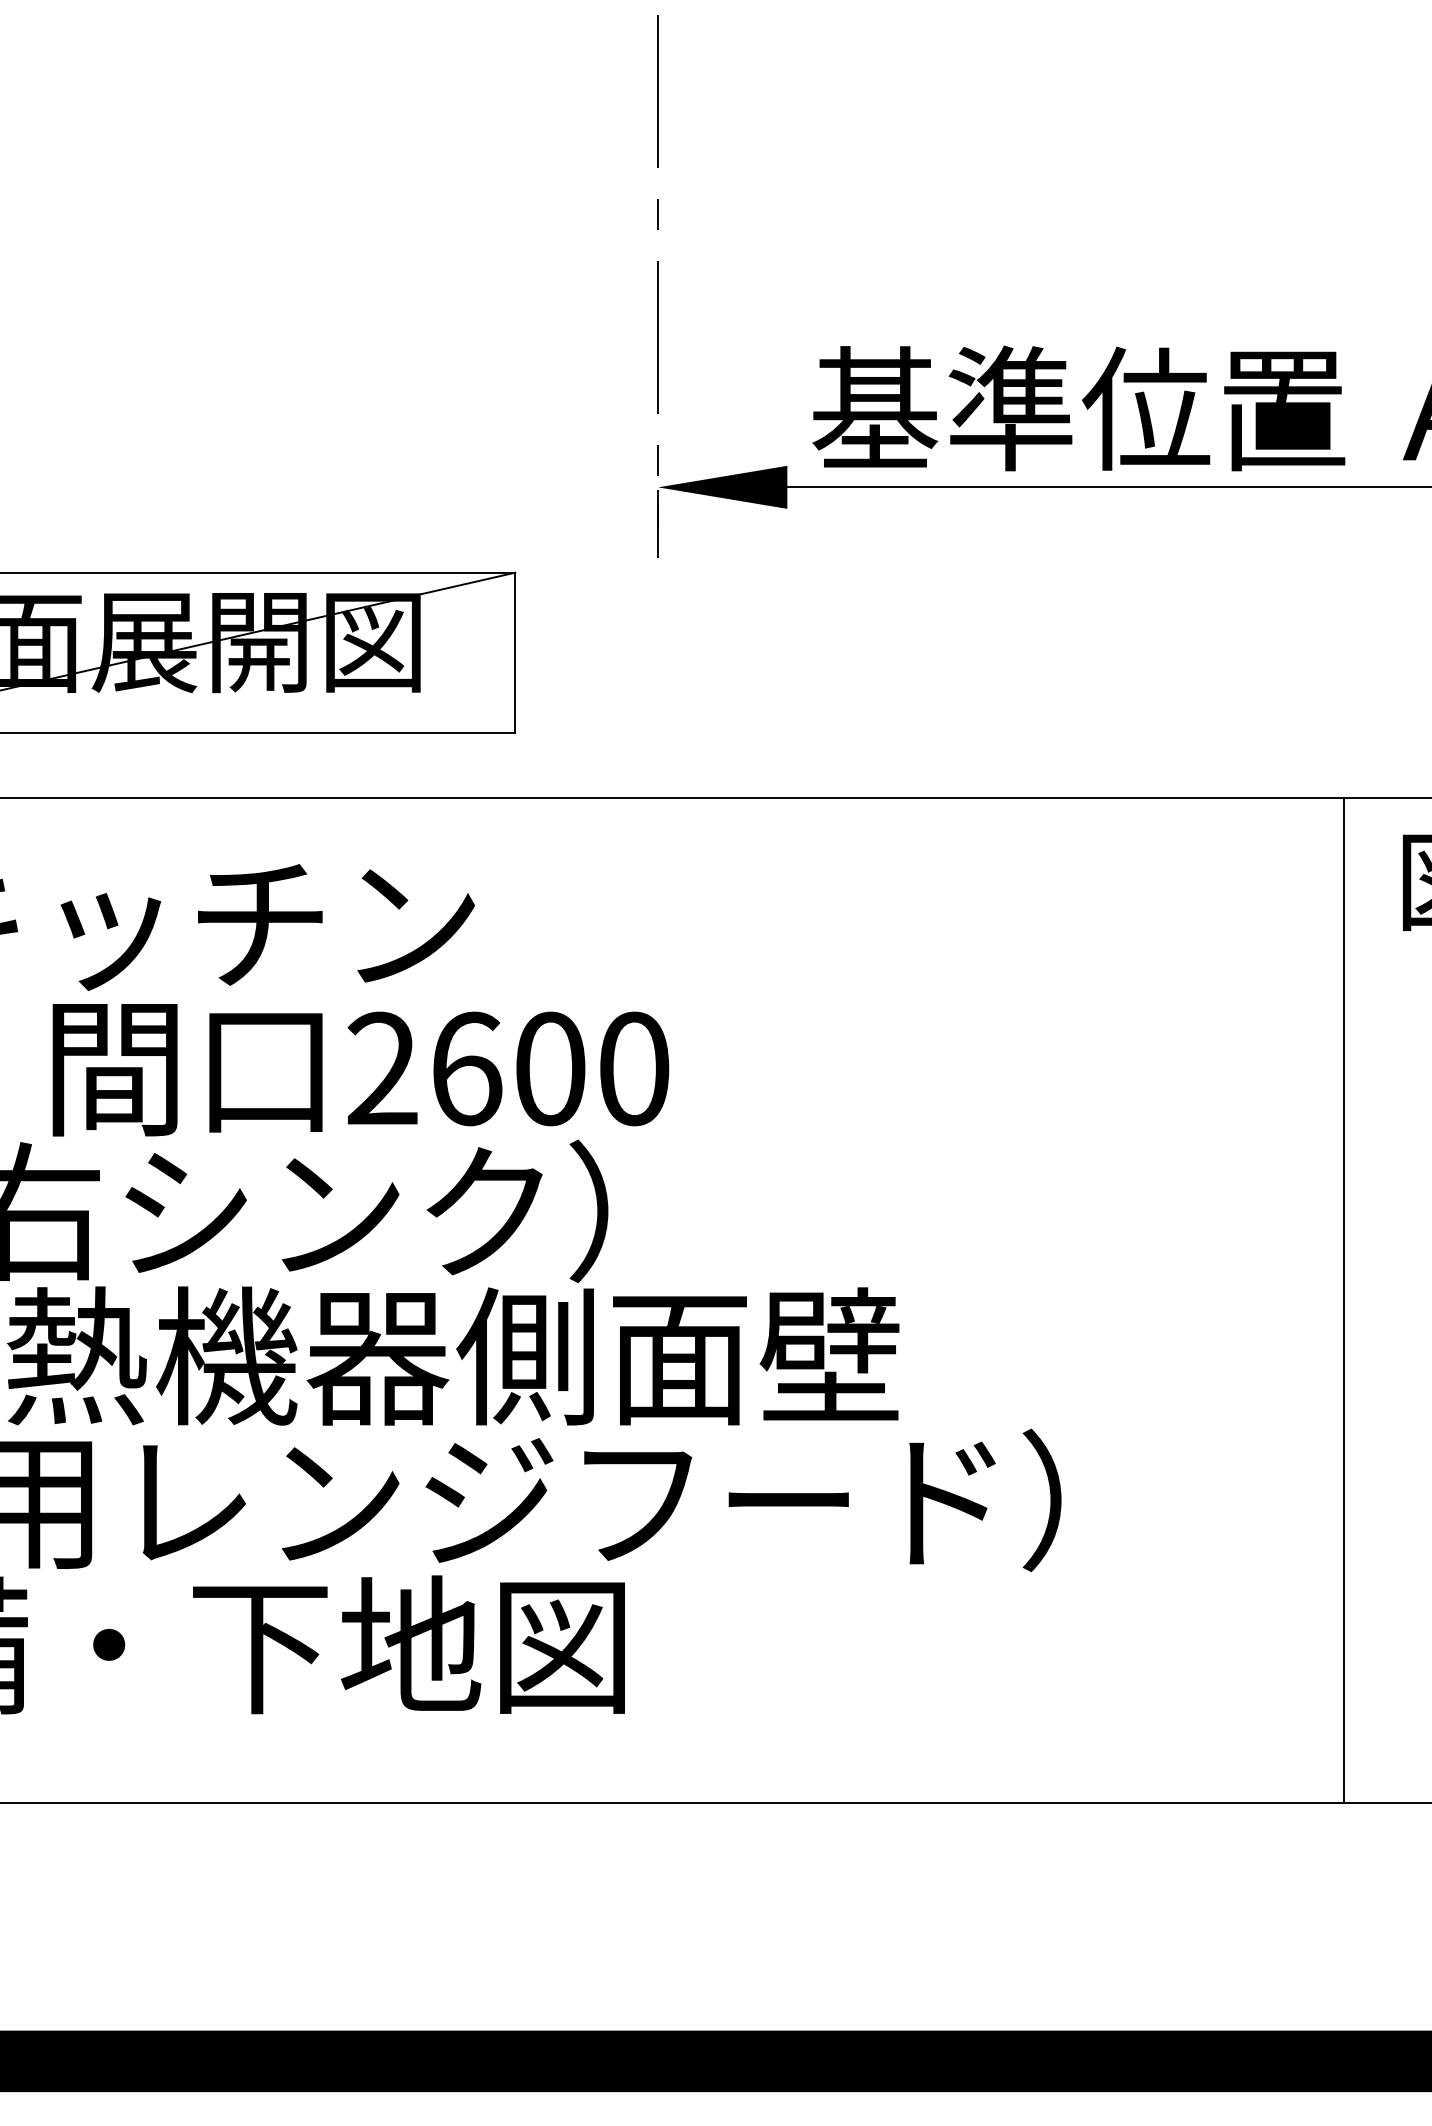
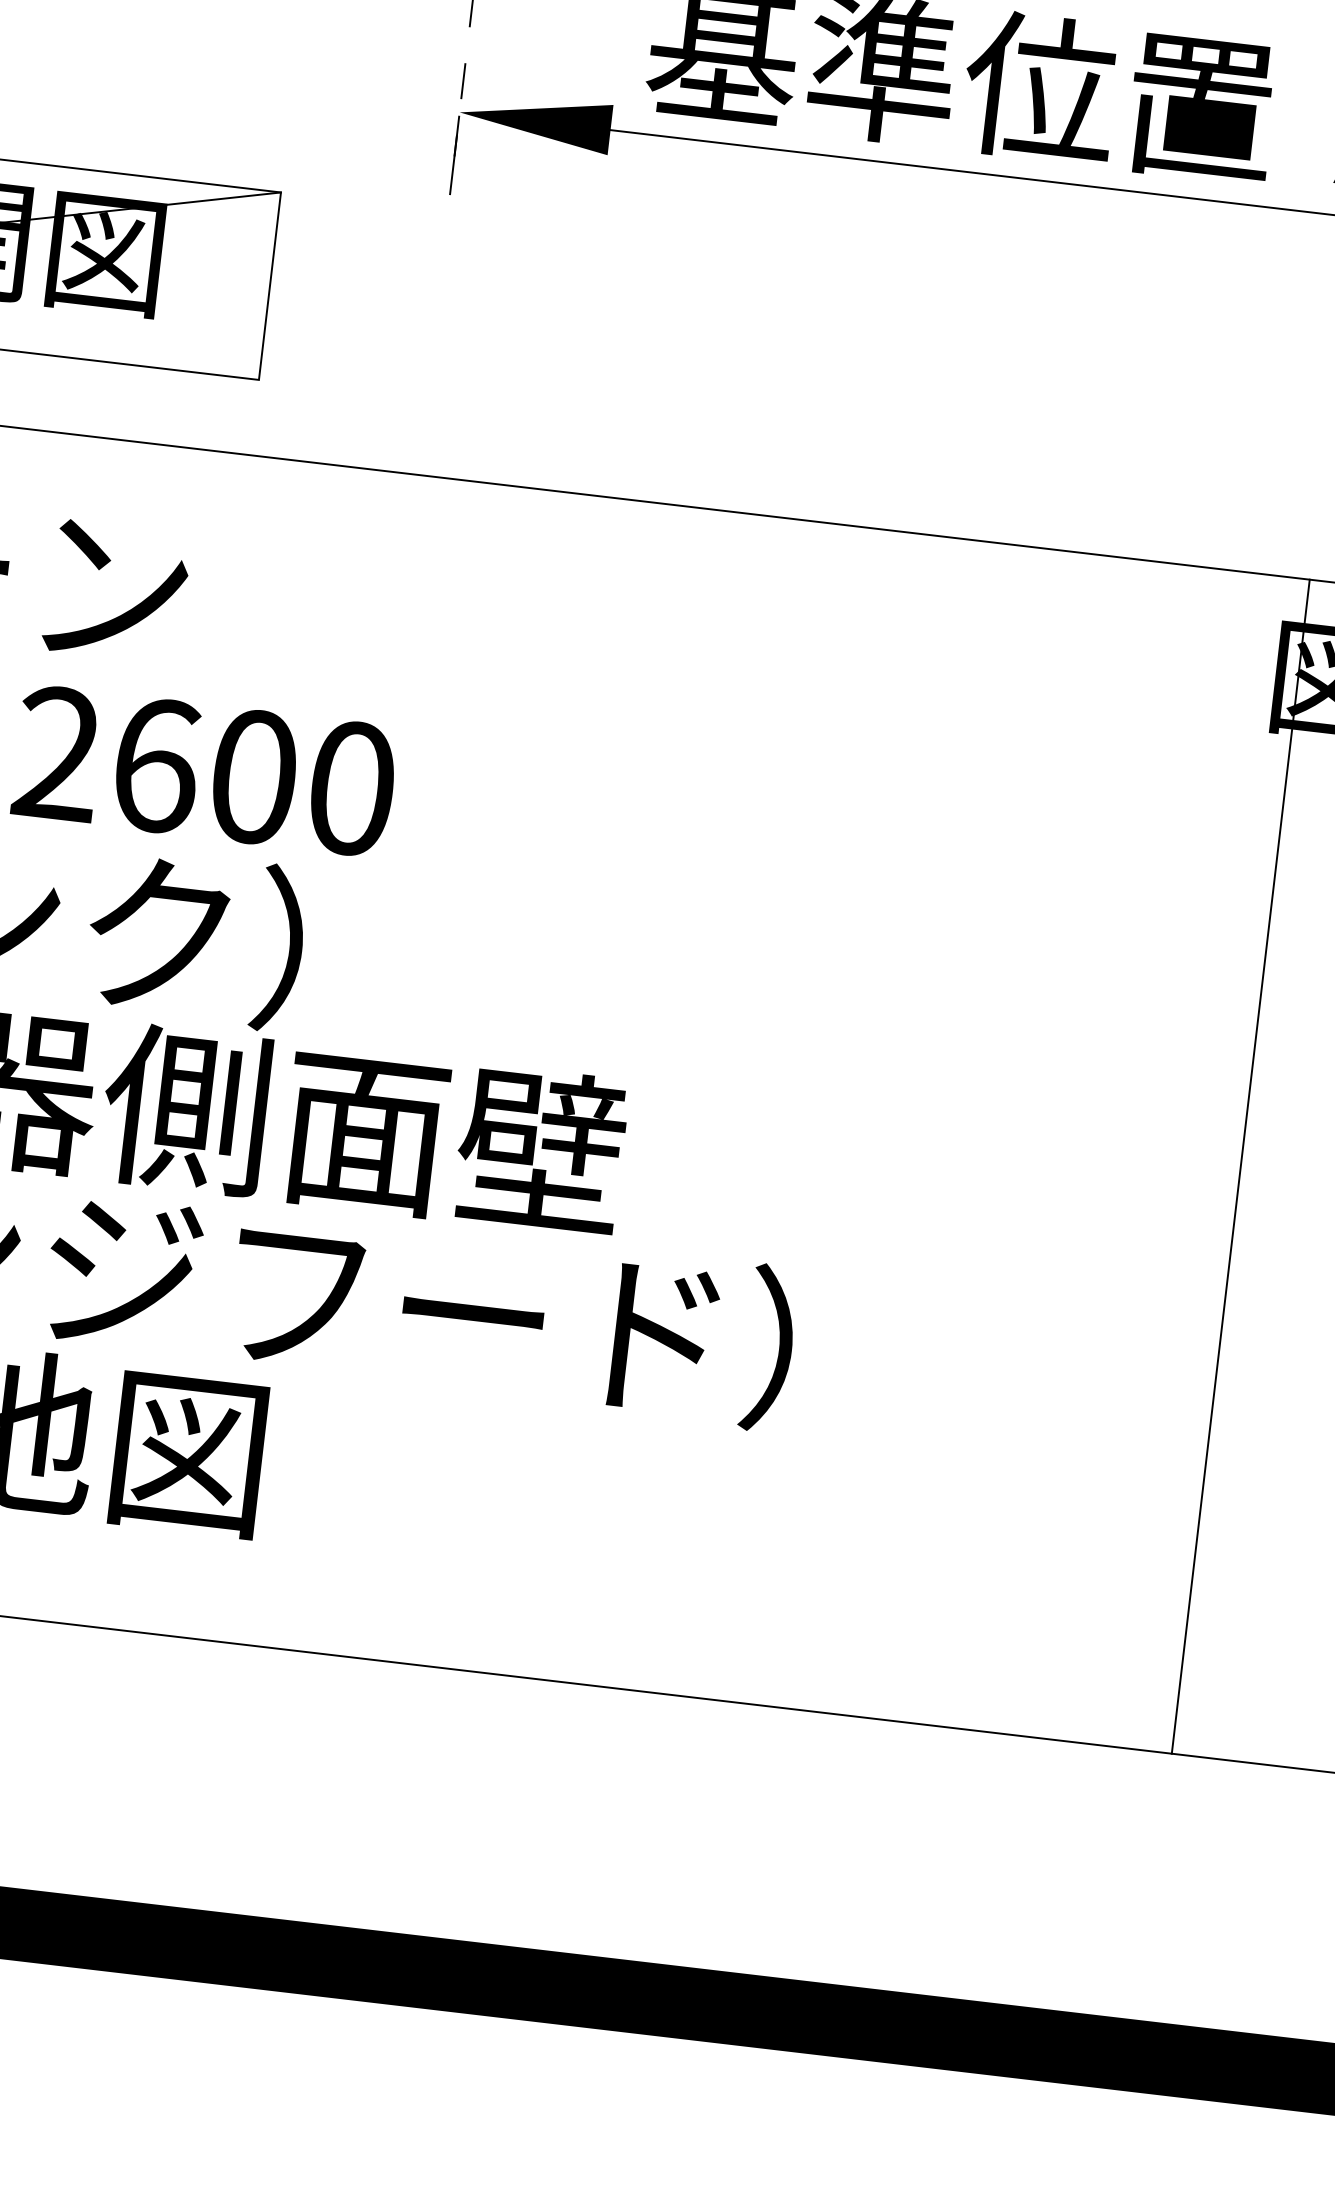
line: (1344, 1299) -> (1241, 1166), moved

